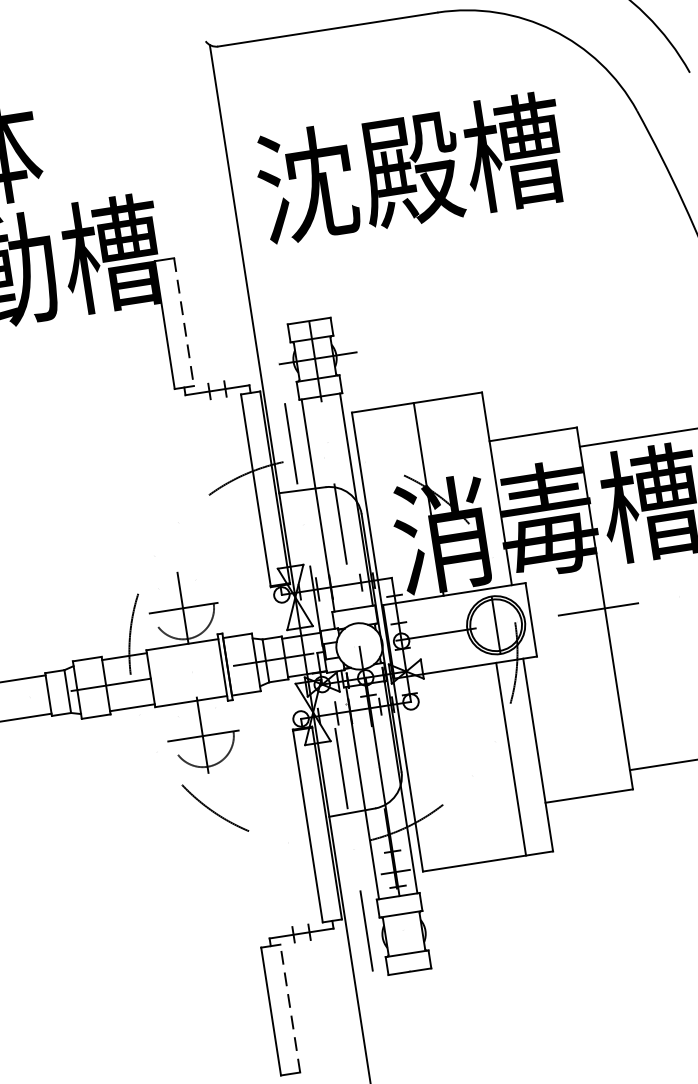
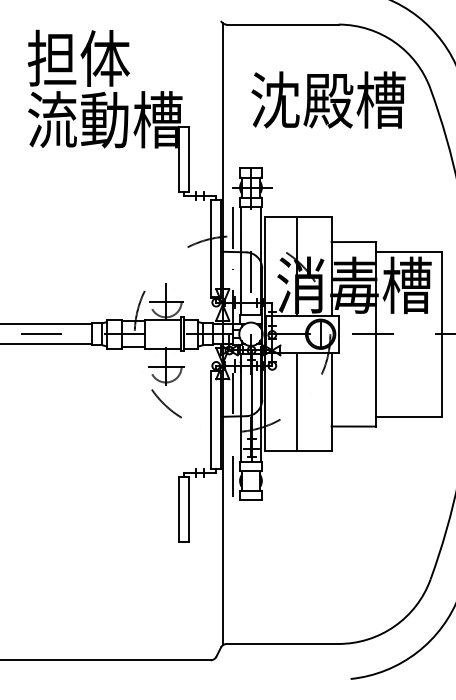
text: (410, 167) -> (328, 99), moved
line: (184, 322) -> (188, 159), dashed -> solid
line: (510, 759) -> (296, 402), moved
line: (290, 1008) -> (188, 509), dashed -> solid

